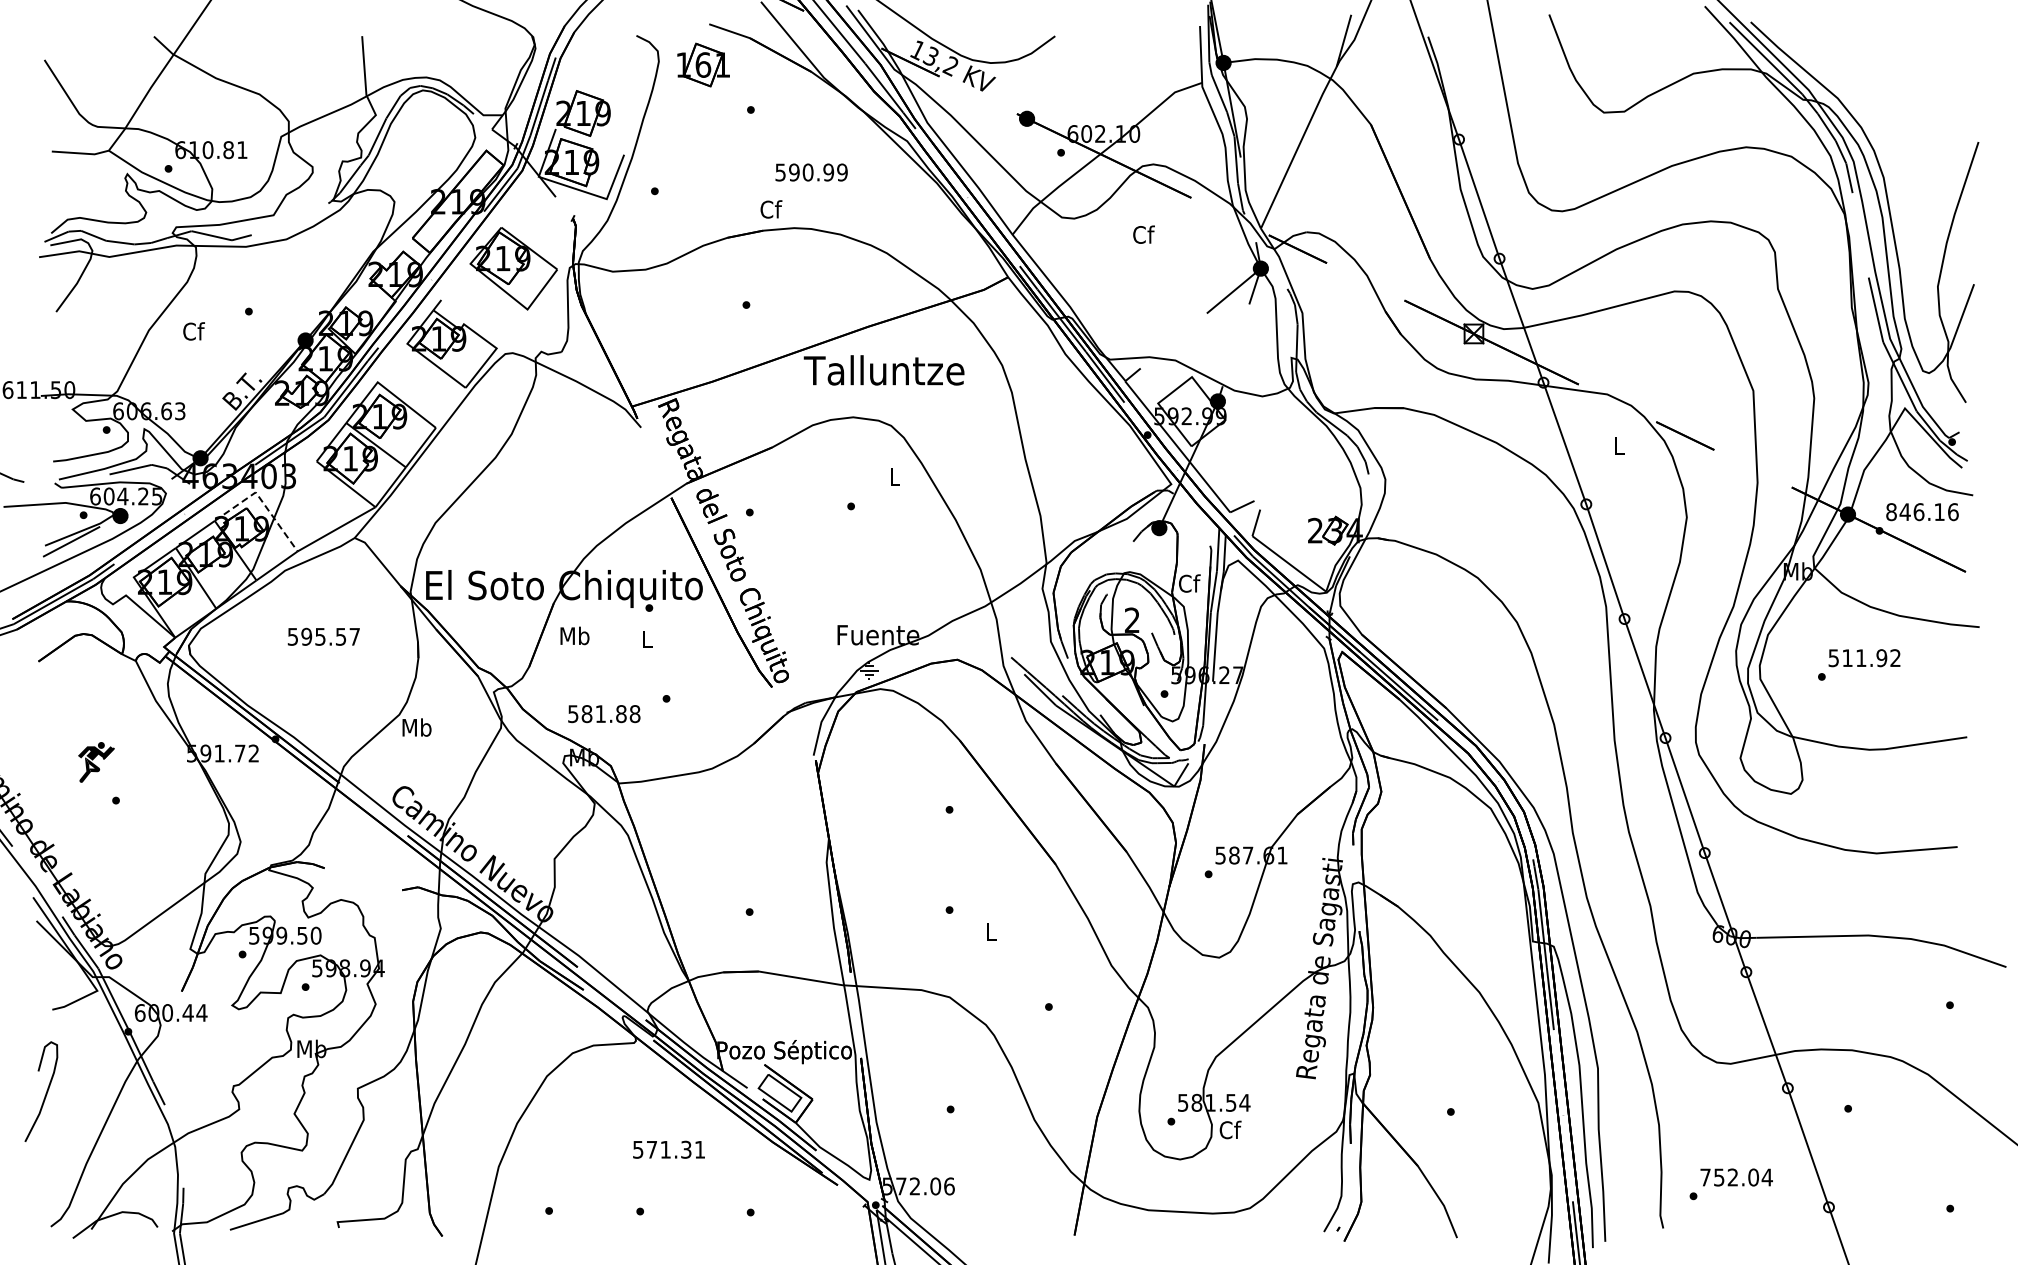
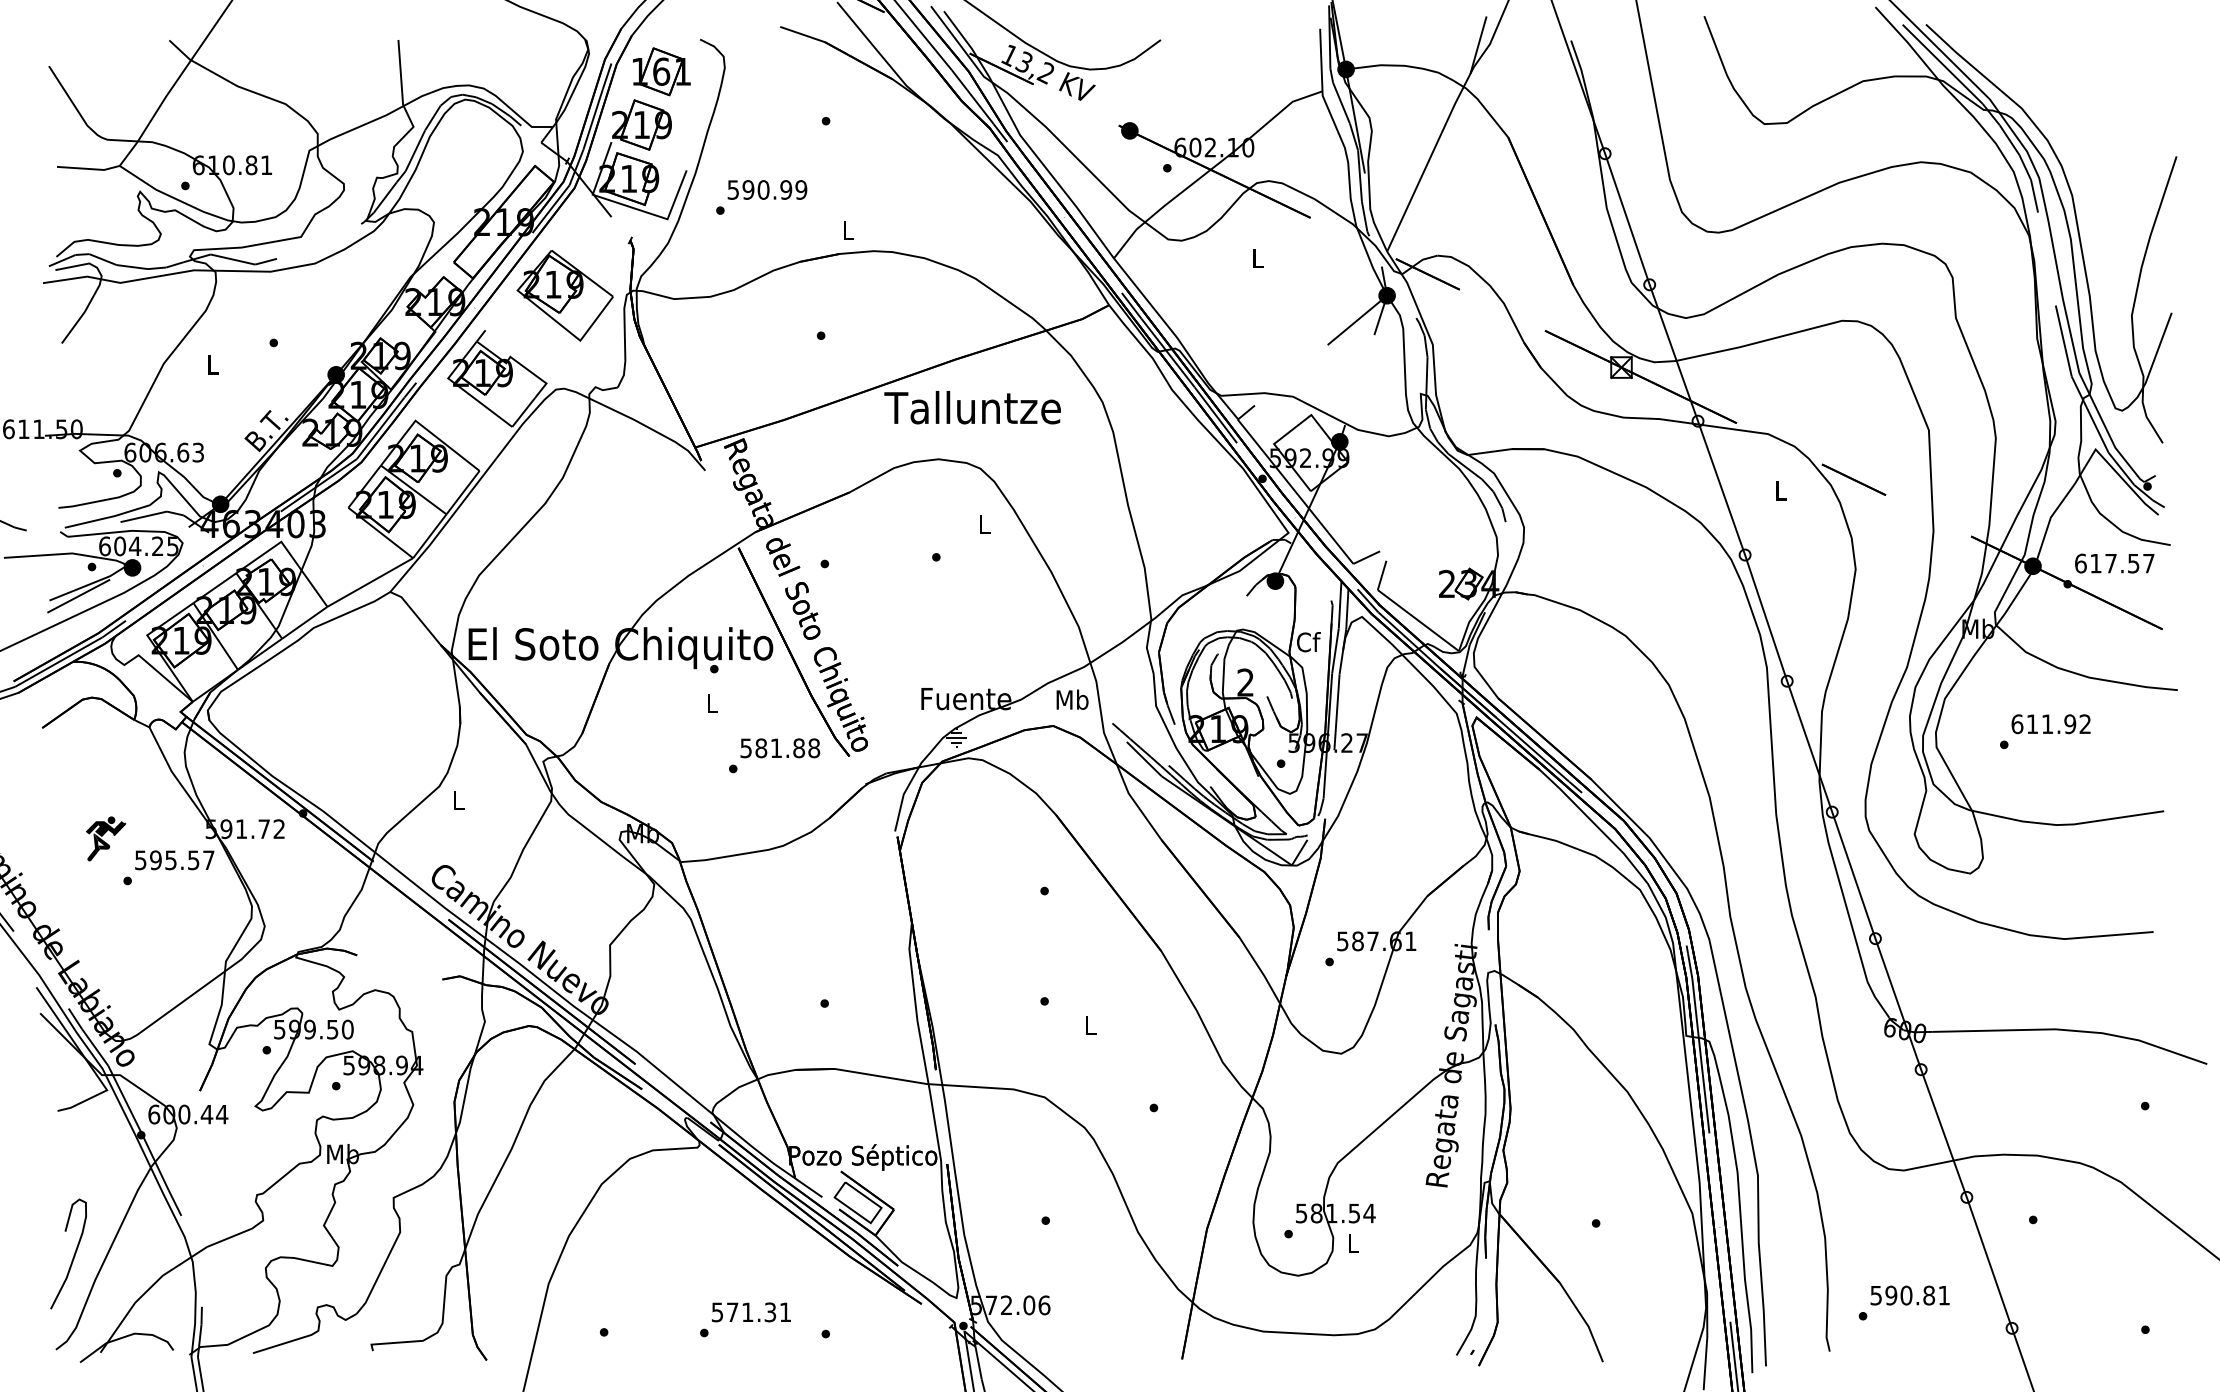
part: (703, 64) -> (661, 71), moved
text: (811, 172) -> (767, 189), moved
text: (771, 209) -> (848, 230), Cf -> L
text: (1143, 234) -> (1257, 258), Cf -> L
text: (193, 331) -> (212, 364), Cf -> L
line: (262, 501) -> (288, 551), dashed -> solid
text: (1922, 512) -> (2114, 563), 846.16 -> 617.57
text: (574, 635) -> (1072, 699), moved
text: (323, 636) -> (174, 859), moved
text: (1833, 658) -> (2017, 724), 511.92 -> 611.92
text: (604, 714) -> (780, 748), moved
text: (416, 727) -> (458, 800), Mb -> L
curve: (45, 1093) -> (73, 1255), moved
text: (1230, 1129) -> (1353, 1242), Cf -> L
text: (668, 1149) -> (750, 1312), moved
text: (1736, 1177) -> (1910, 1295), 752.04 -> 590.81

